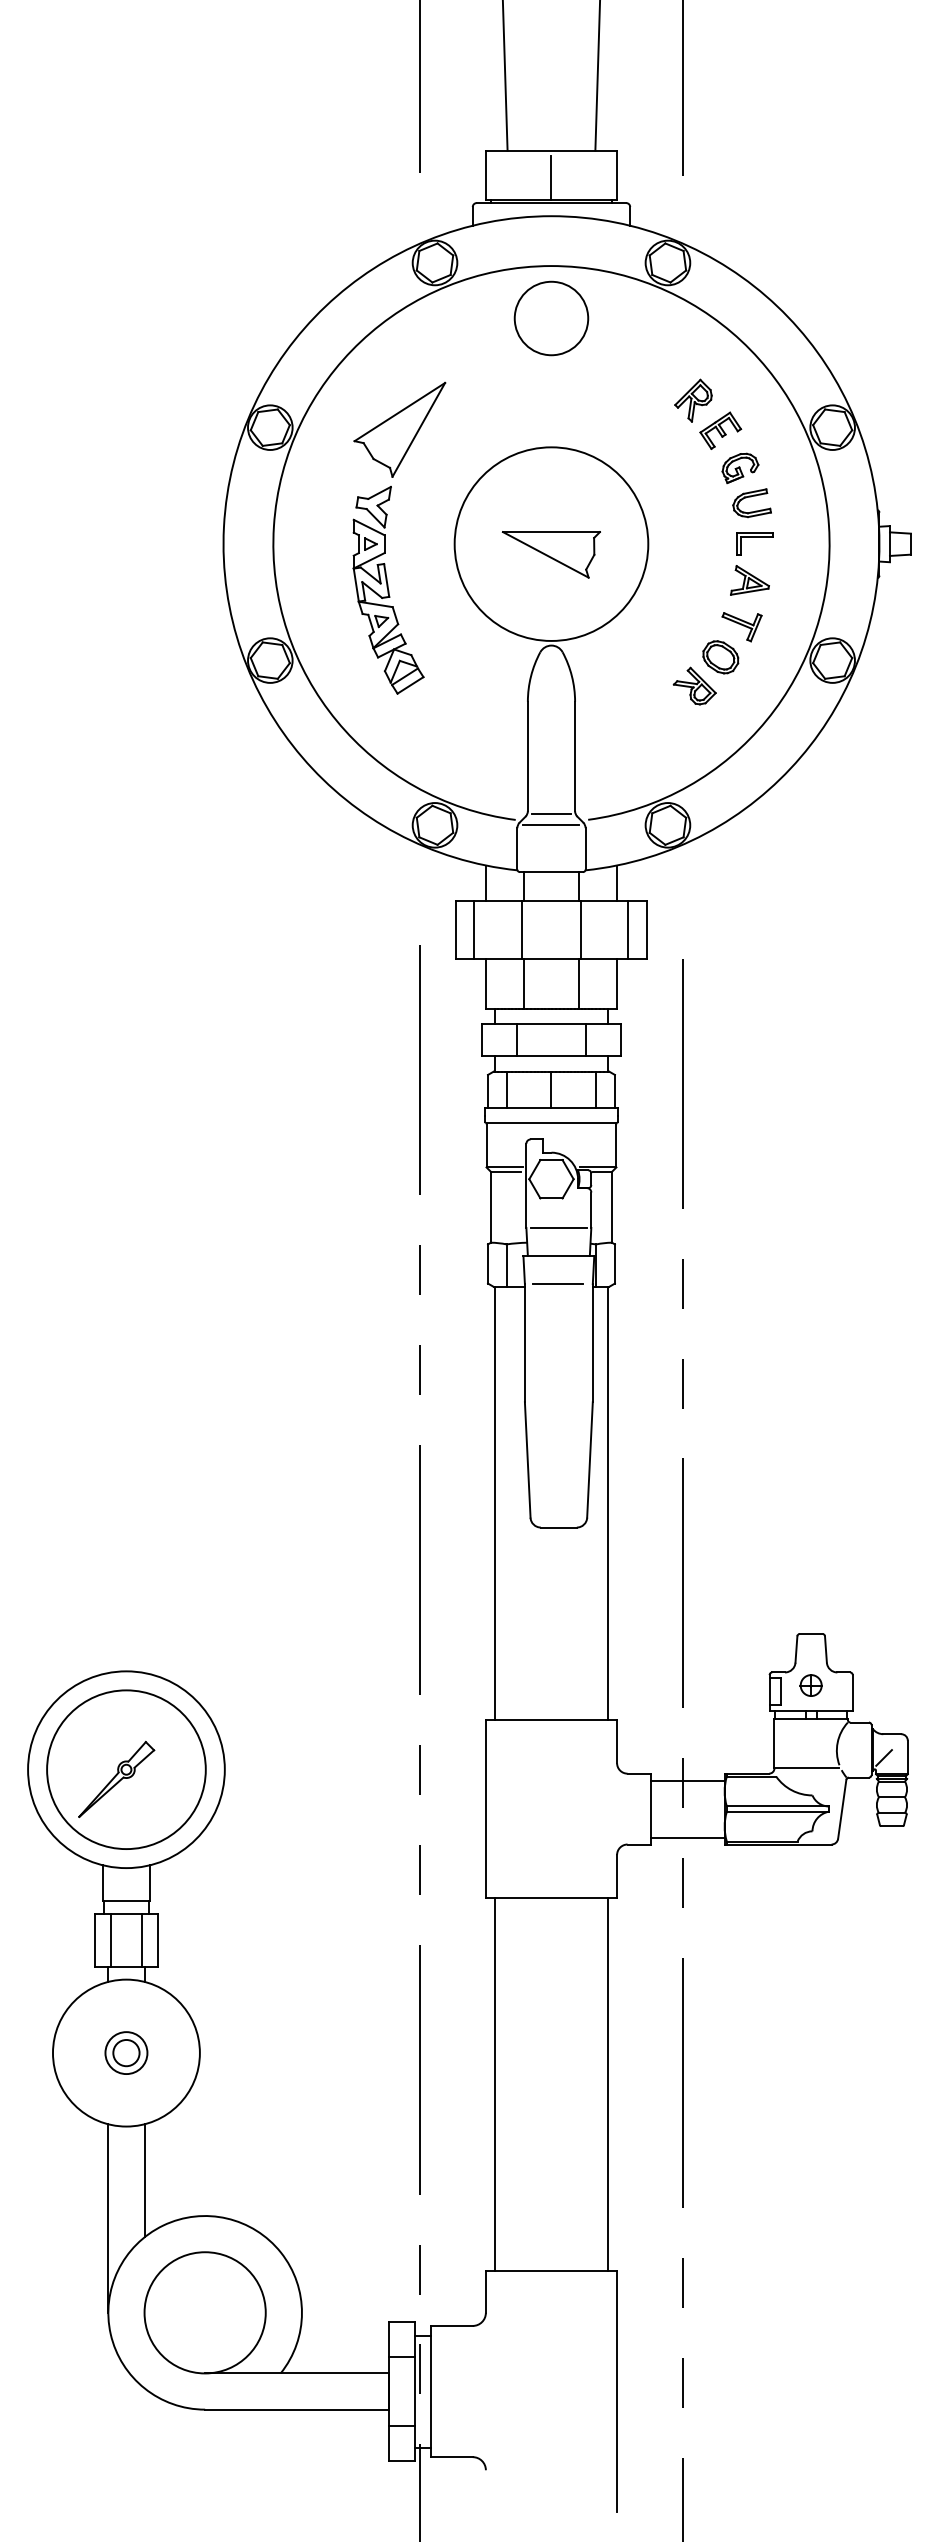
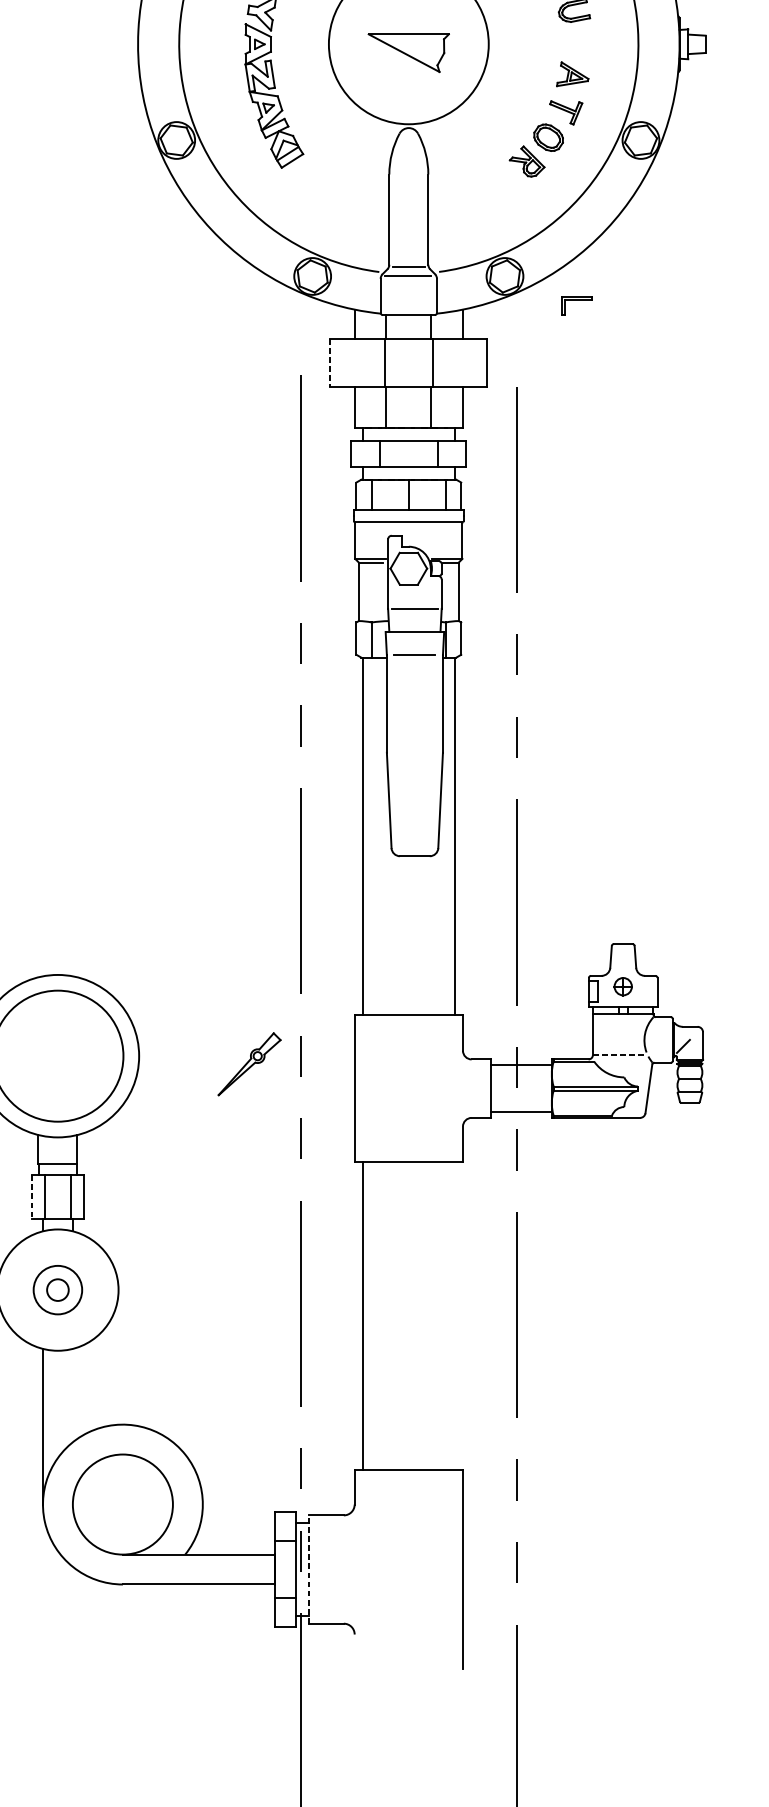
part: (754, 543) -> (576, 305), moved
line: (456, 929) -> (330, 362), solid -> dashed
line: (474, 929) -> (345, 362), removed
line: (628, 929) -> (472, 362), removed
line: (807, 1768) -> (620, 1055), solid -> dashed
part: (116, 1778) -> (249, 1063), moved
line: (94, 1940) -> (31, 1197), solid -> dashed
circle: (126, 2053) -> (57, 1290), size x1.4
line: (607, 2084) -> (455, 1316), removed
line: (144, 2180) -> (72, 1395), removed
line: (430, 2391) -> (308, 1569), solid -> dashed

